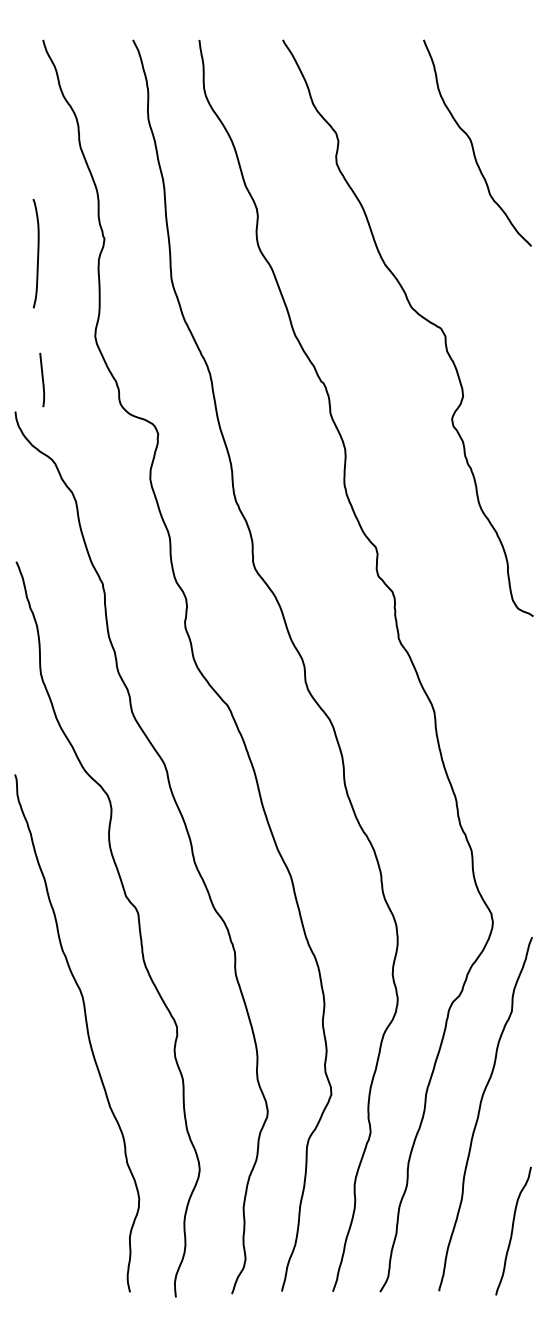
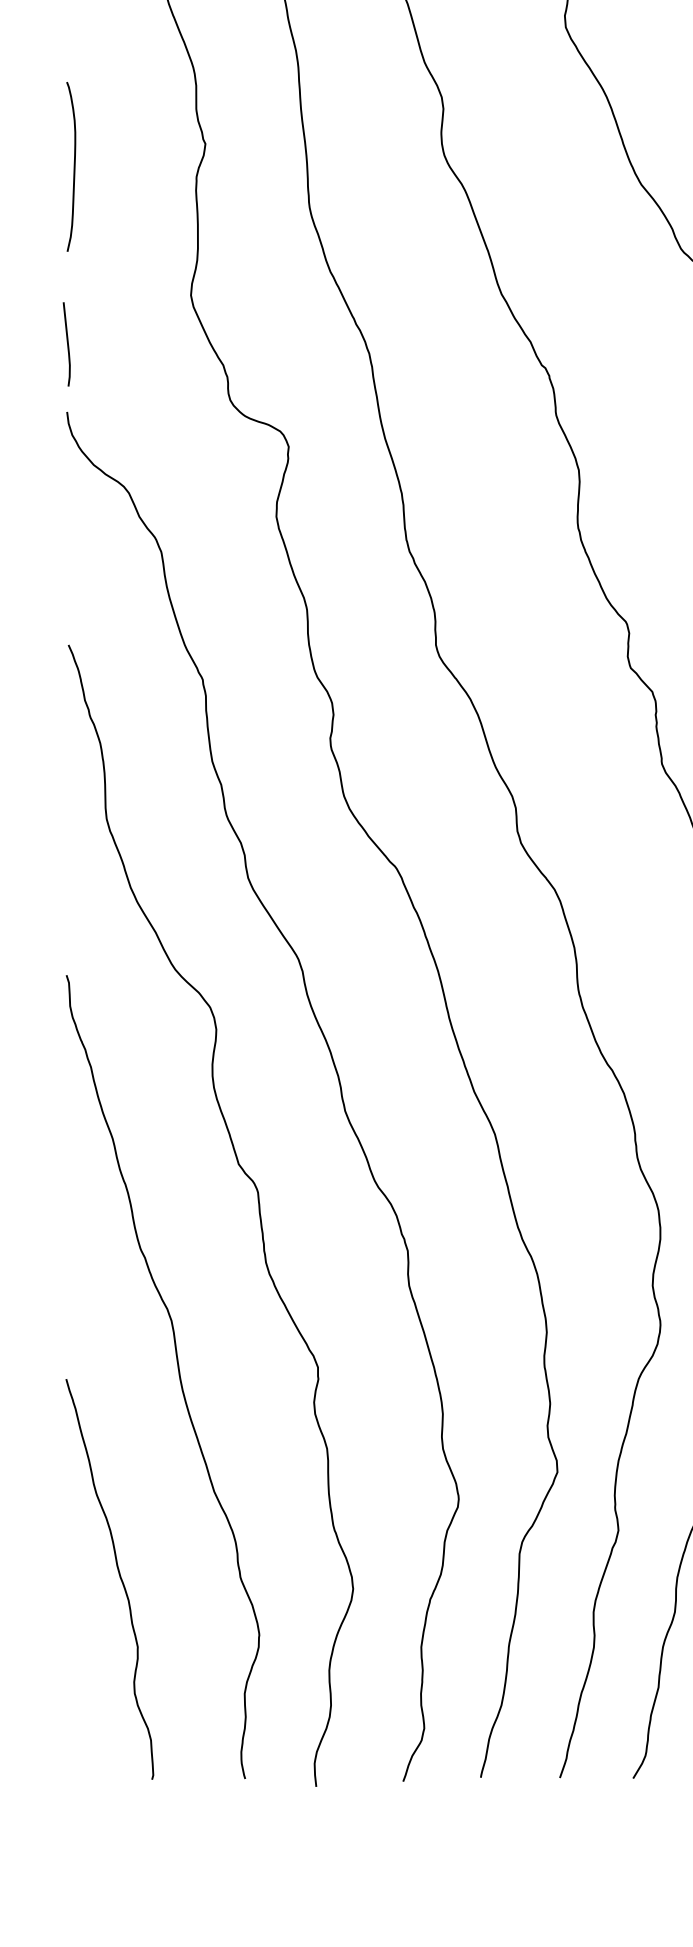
curve: (37, 253) -> (73, 166), moved
line: (42, 379) -> (67, 343), moved
curve: (48, 1162) -> (118, 1577), added

